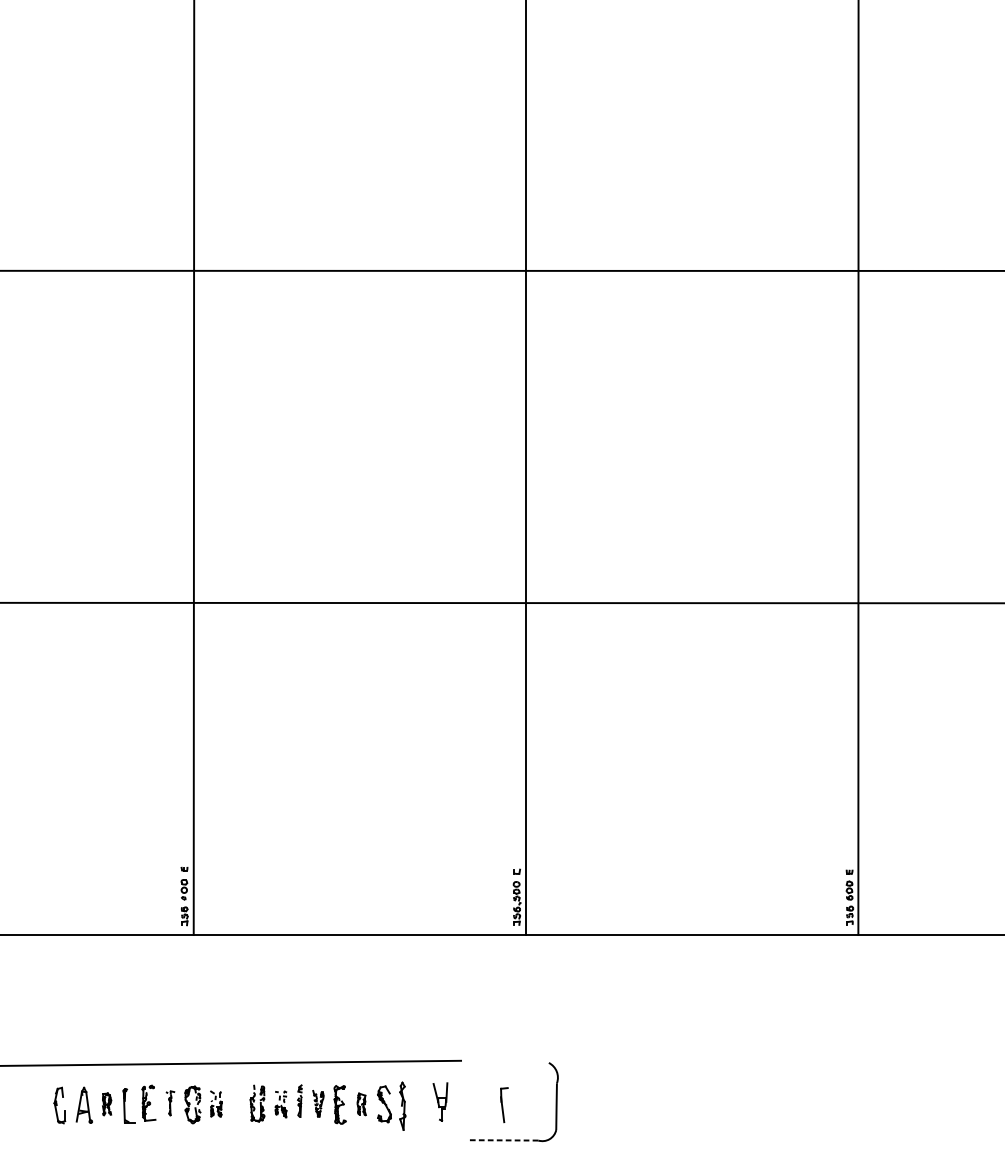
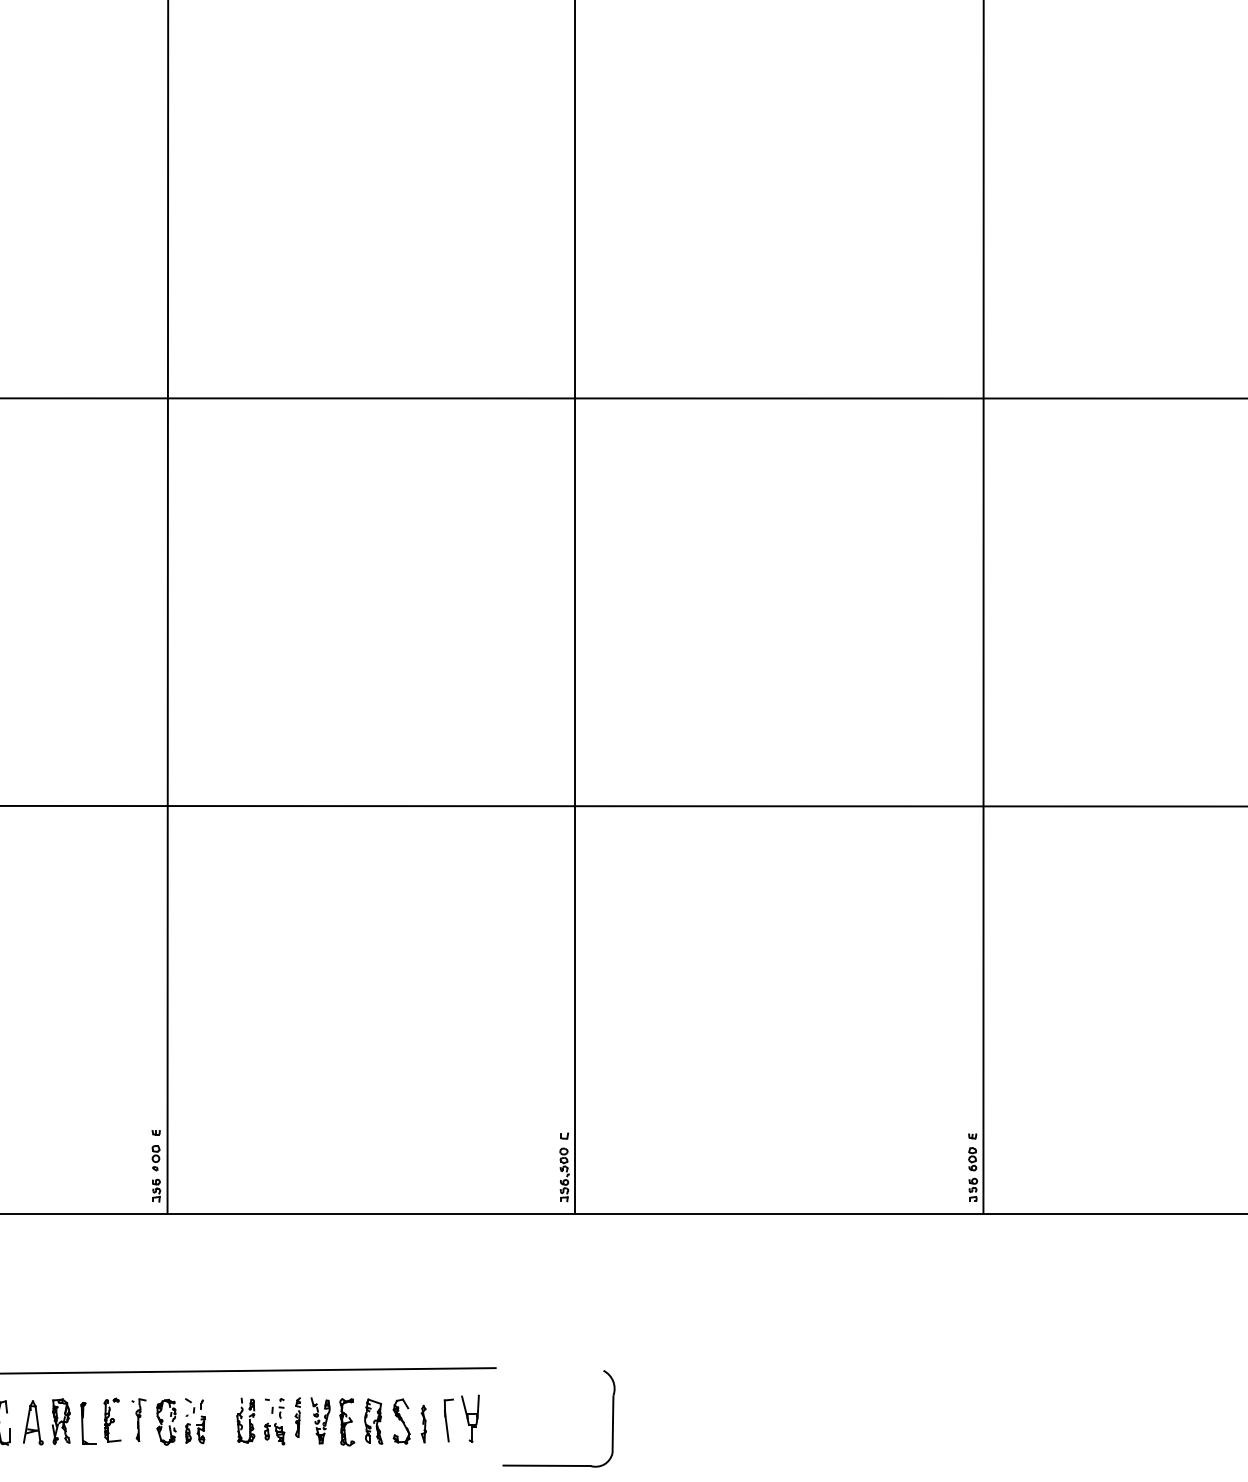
part: (170, 1103) -> (138, 1420), size x1.43
part: (318, 1103) -> (320, 1420), size x1.43
part: (106, 1104) -> (60, 1421), size x1.67
part: (216, 1104) -> (195, 1421), size x1.43
part: (280, 1104) -> (274, 1421), size x1.43
part: (361, 1104) -> (373, 1421), size x1.67
part: (504, 1105) -> (448, 1420), moved
part: (402, 1106) -> (423, 1424), size x0.62
line: (503, 1140) -> (547, 1465), dashed -> solid

